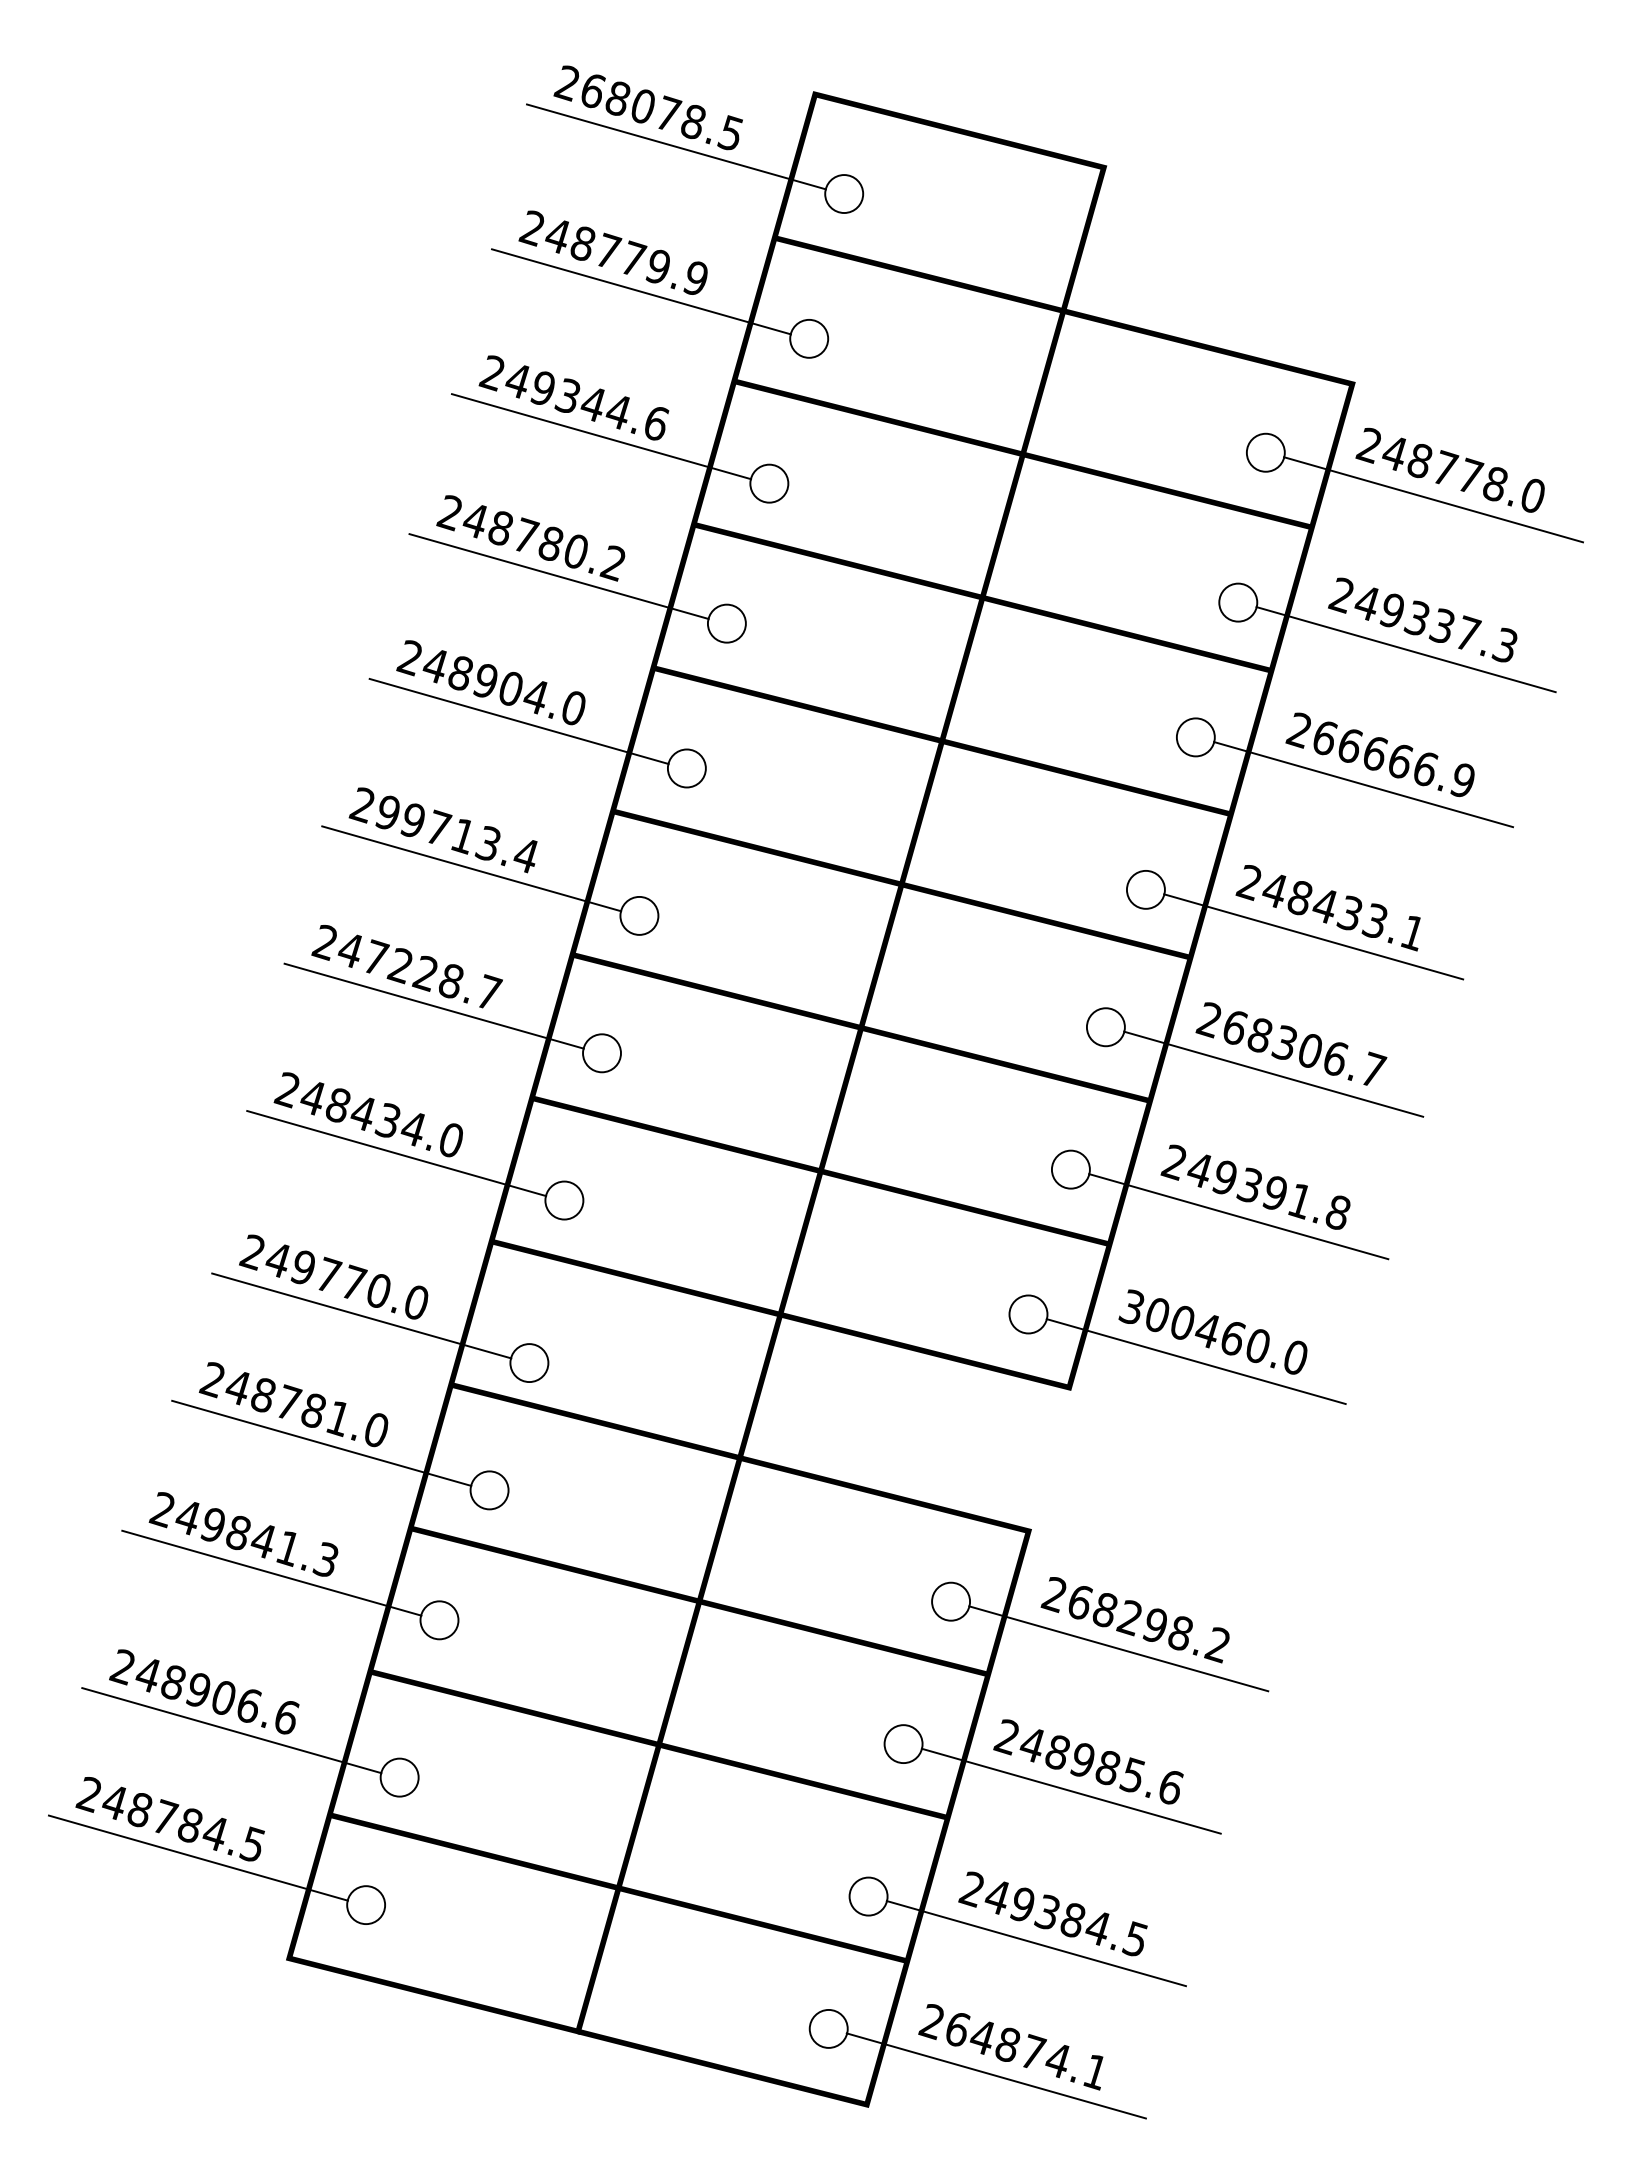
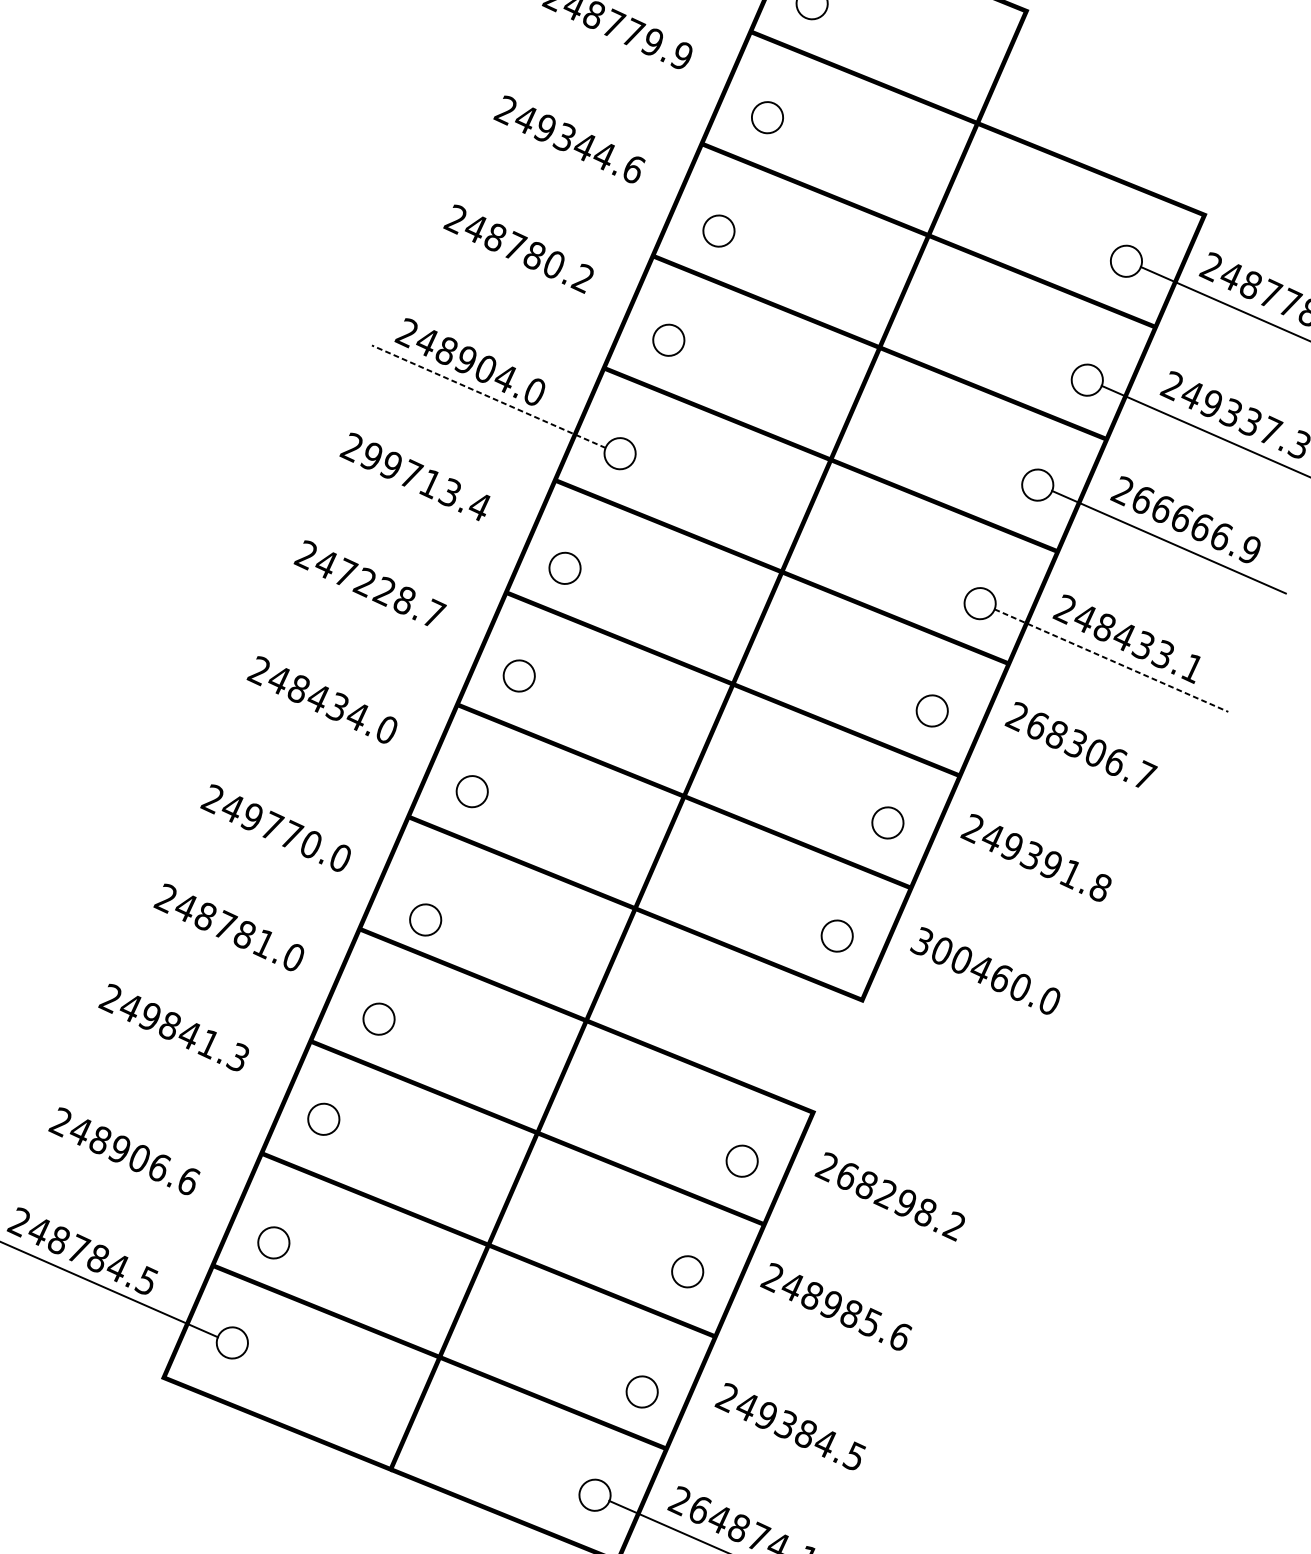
line: (641, 291) -> (636, 60), removed
line: (601, 436) -> (587, 174), removed
line: (558, 576) -> (537, 283), removed
line: (518, 721) -> (488, 396), solid -> dashed
line: (471, 868) -> (433, 511), removed
line: (1314, 937) -> (1112, 661), solid -> dashed
line: (433, 1005) -> (387, 618), removed
line: (1273, 1073) -> (1063, 767), removed
line: (396, 1153) -> (340, 734), removed
line: (1238, 1216) -> (1019, 879), removed
line: (361, 1315) -> (294, 862), removed
line: (1195, 1361) -> (967, 992), removed
line: (321, 1442) -> (247, 961), removed
line: (271, 1572) -> (192, 1061), removed
line: (1118, 1648) -> (873, 1217), removed
line: (231, 1730) -> (142, 1185), removed
line: (1070, 1790) -> (818, 1328), removed
line: (1035, 1943) -> (772, 1448), removed

